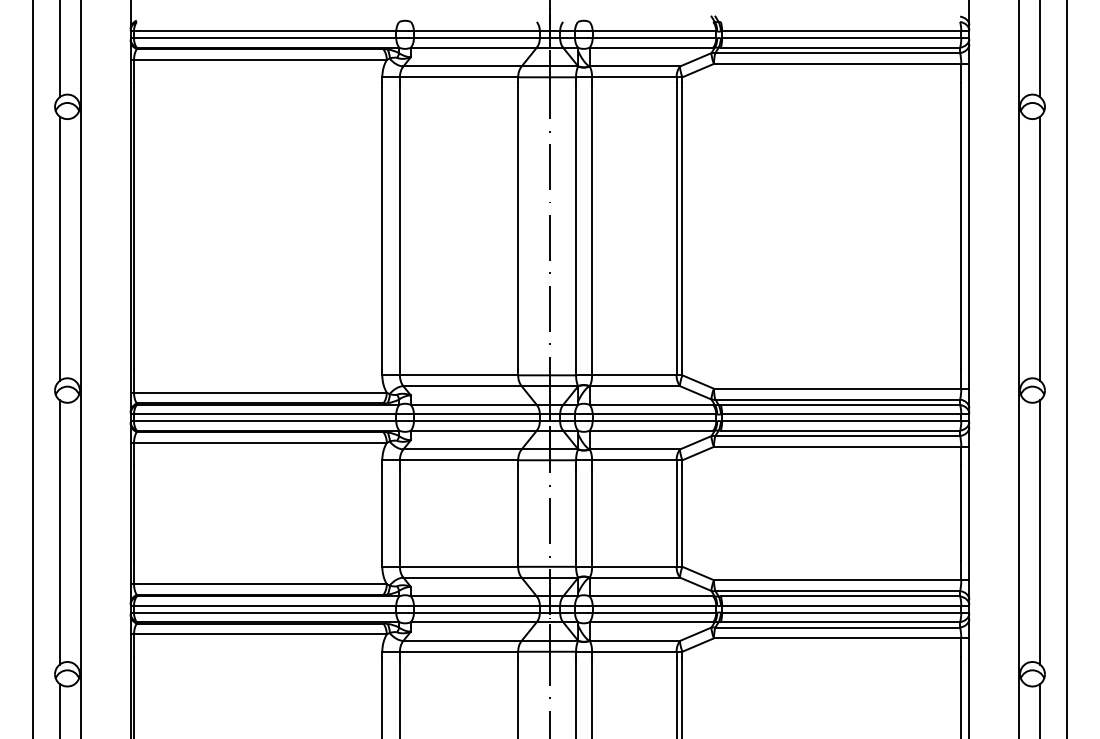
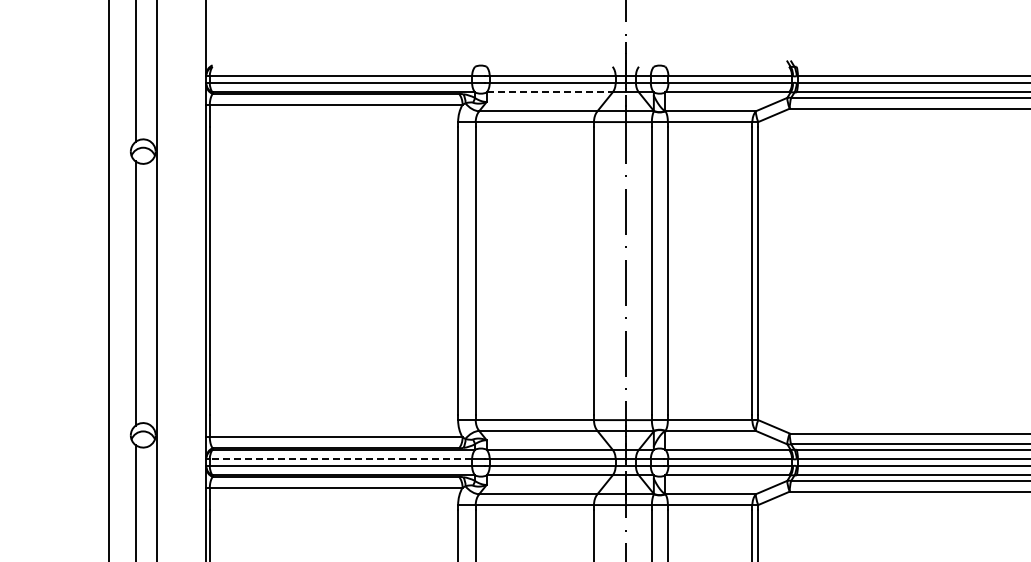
line: (473, 47) -> (549, 92), solid -> dashed
line: (264, 414) -> (340, 459), solid -> dashed

